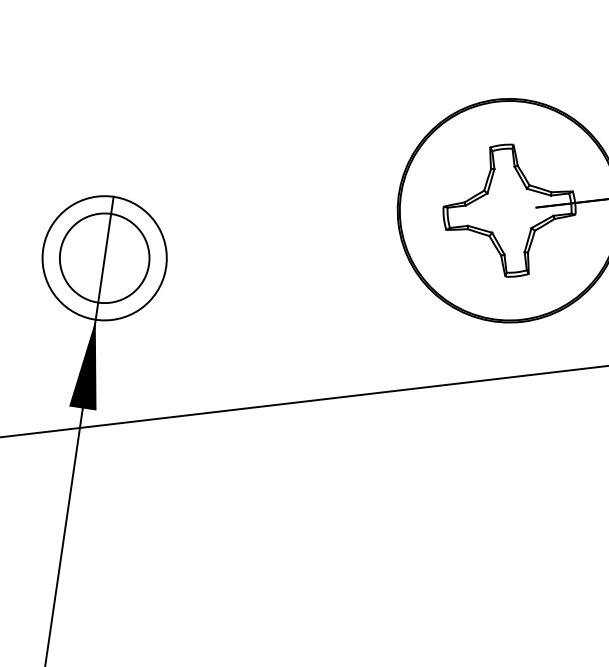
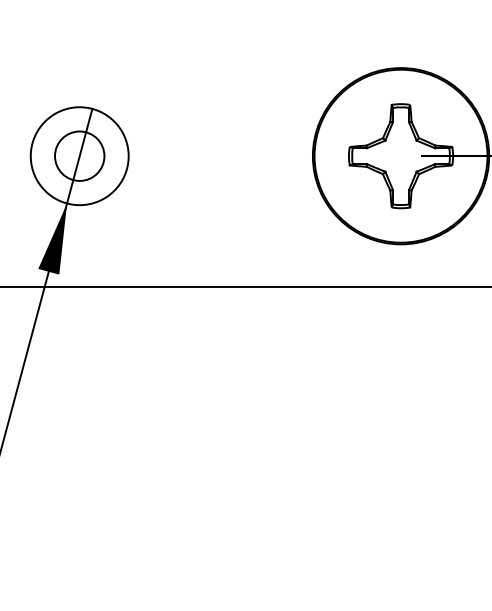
circle: (104, 257) -> (79, 155), size x0.7

